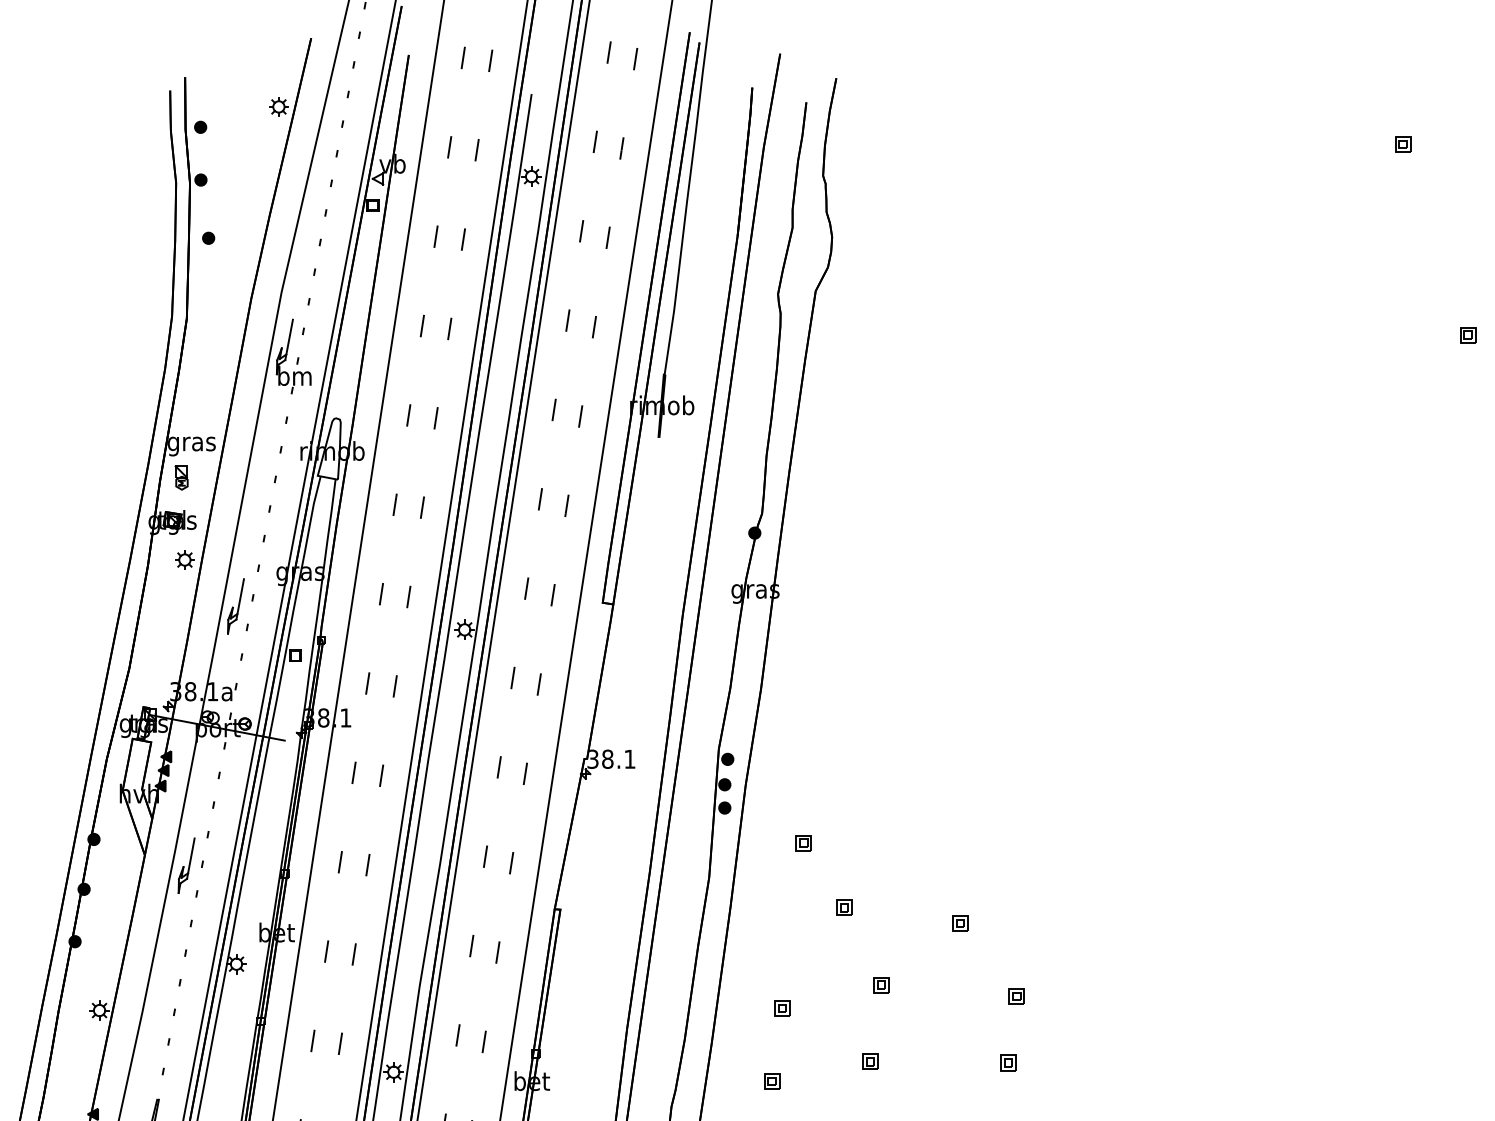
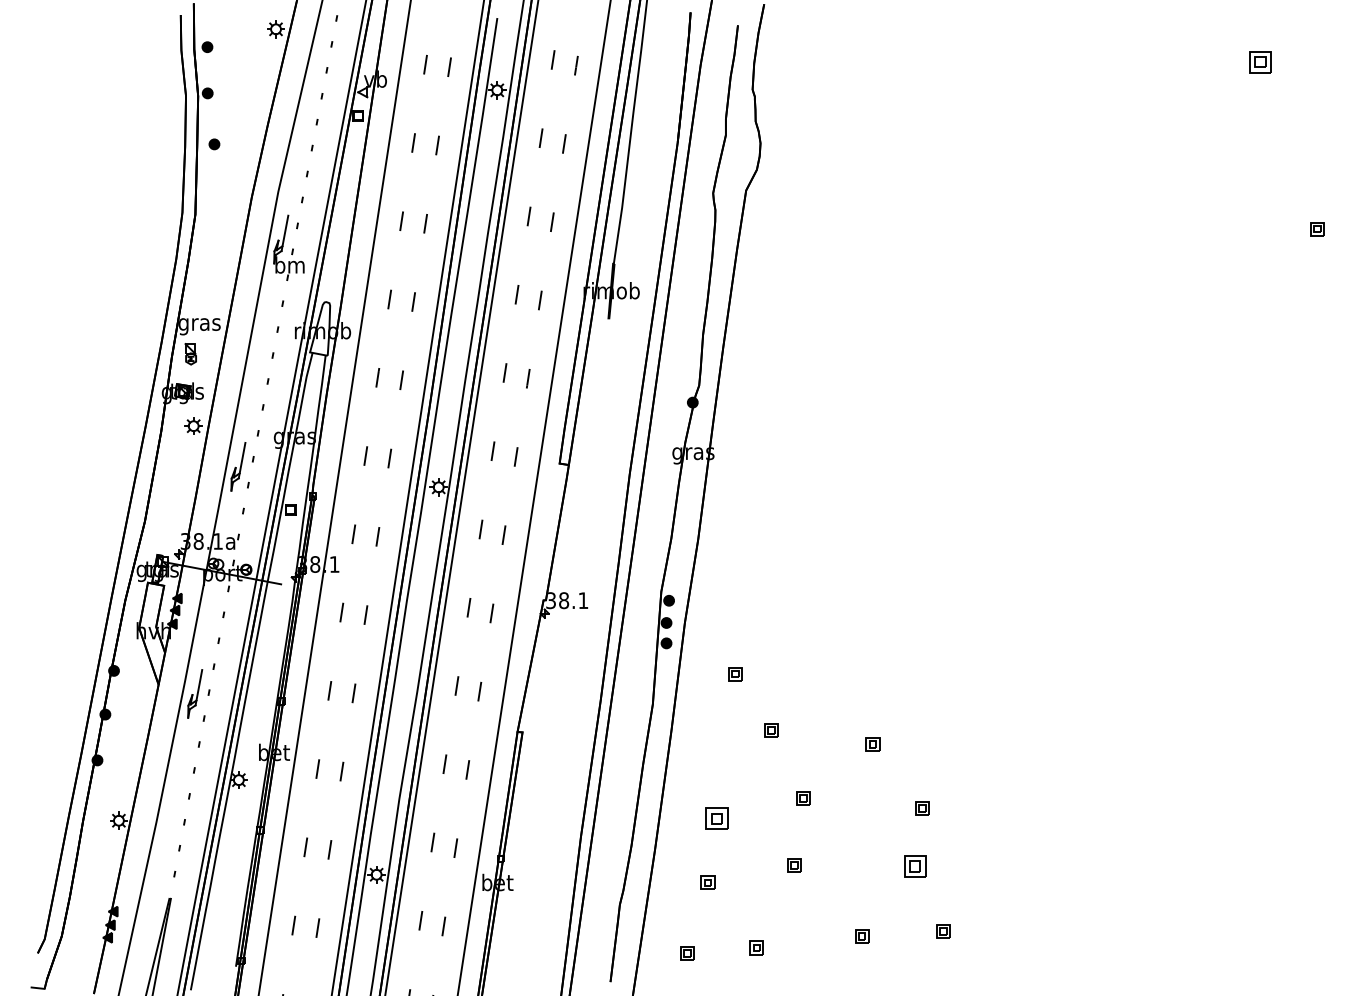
part: (1403, 143) -> (1260, 61), size x1.6
part: (781, 1008) -> (716, 818), size x1.6
part: (1007, 1062) -> (914, 866), size x1.6

